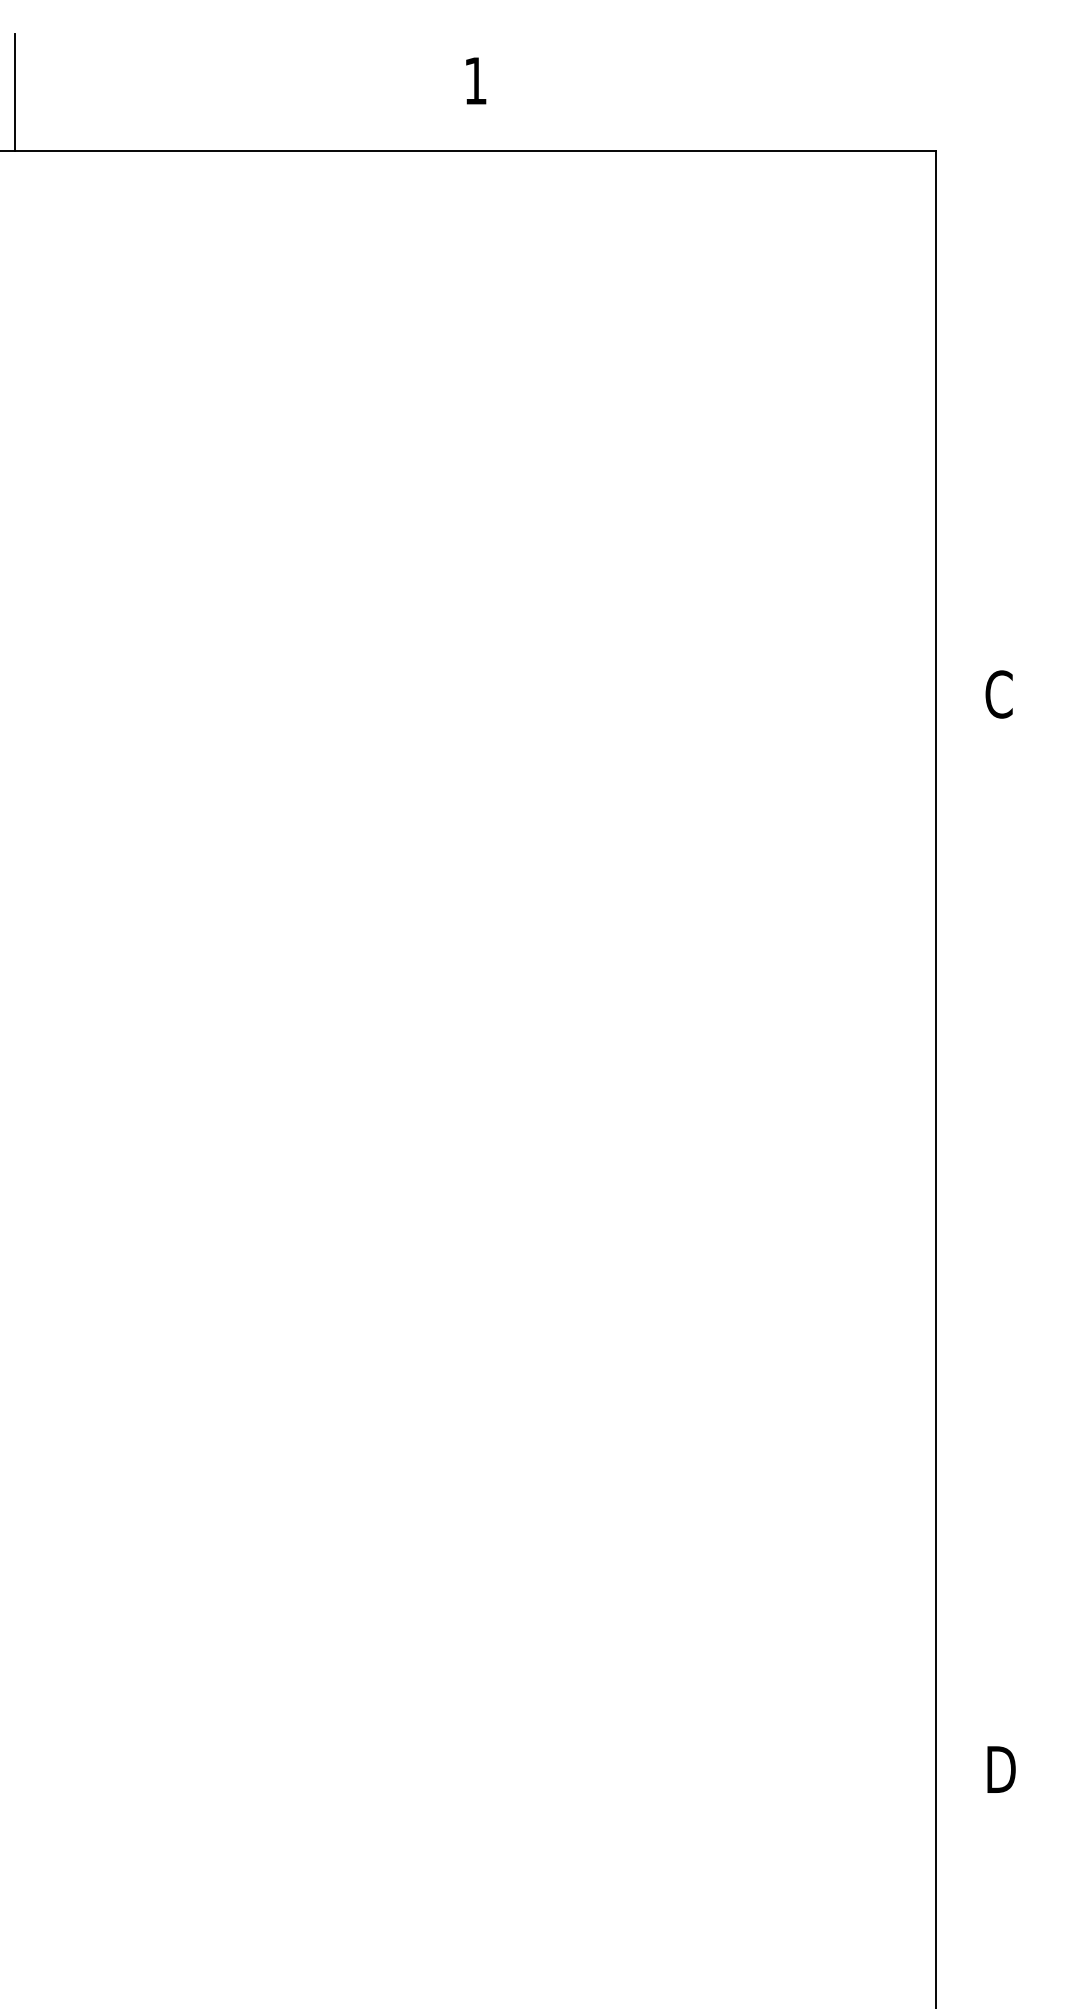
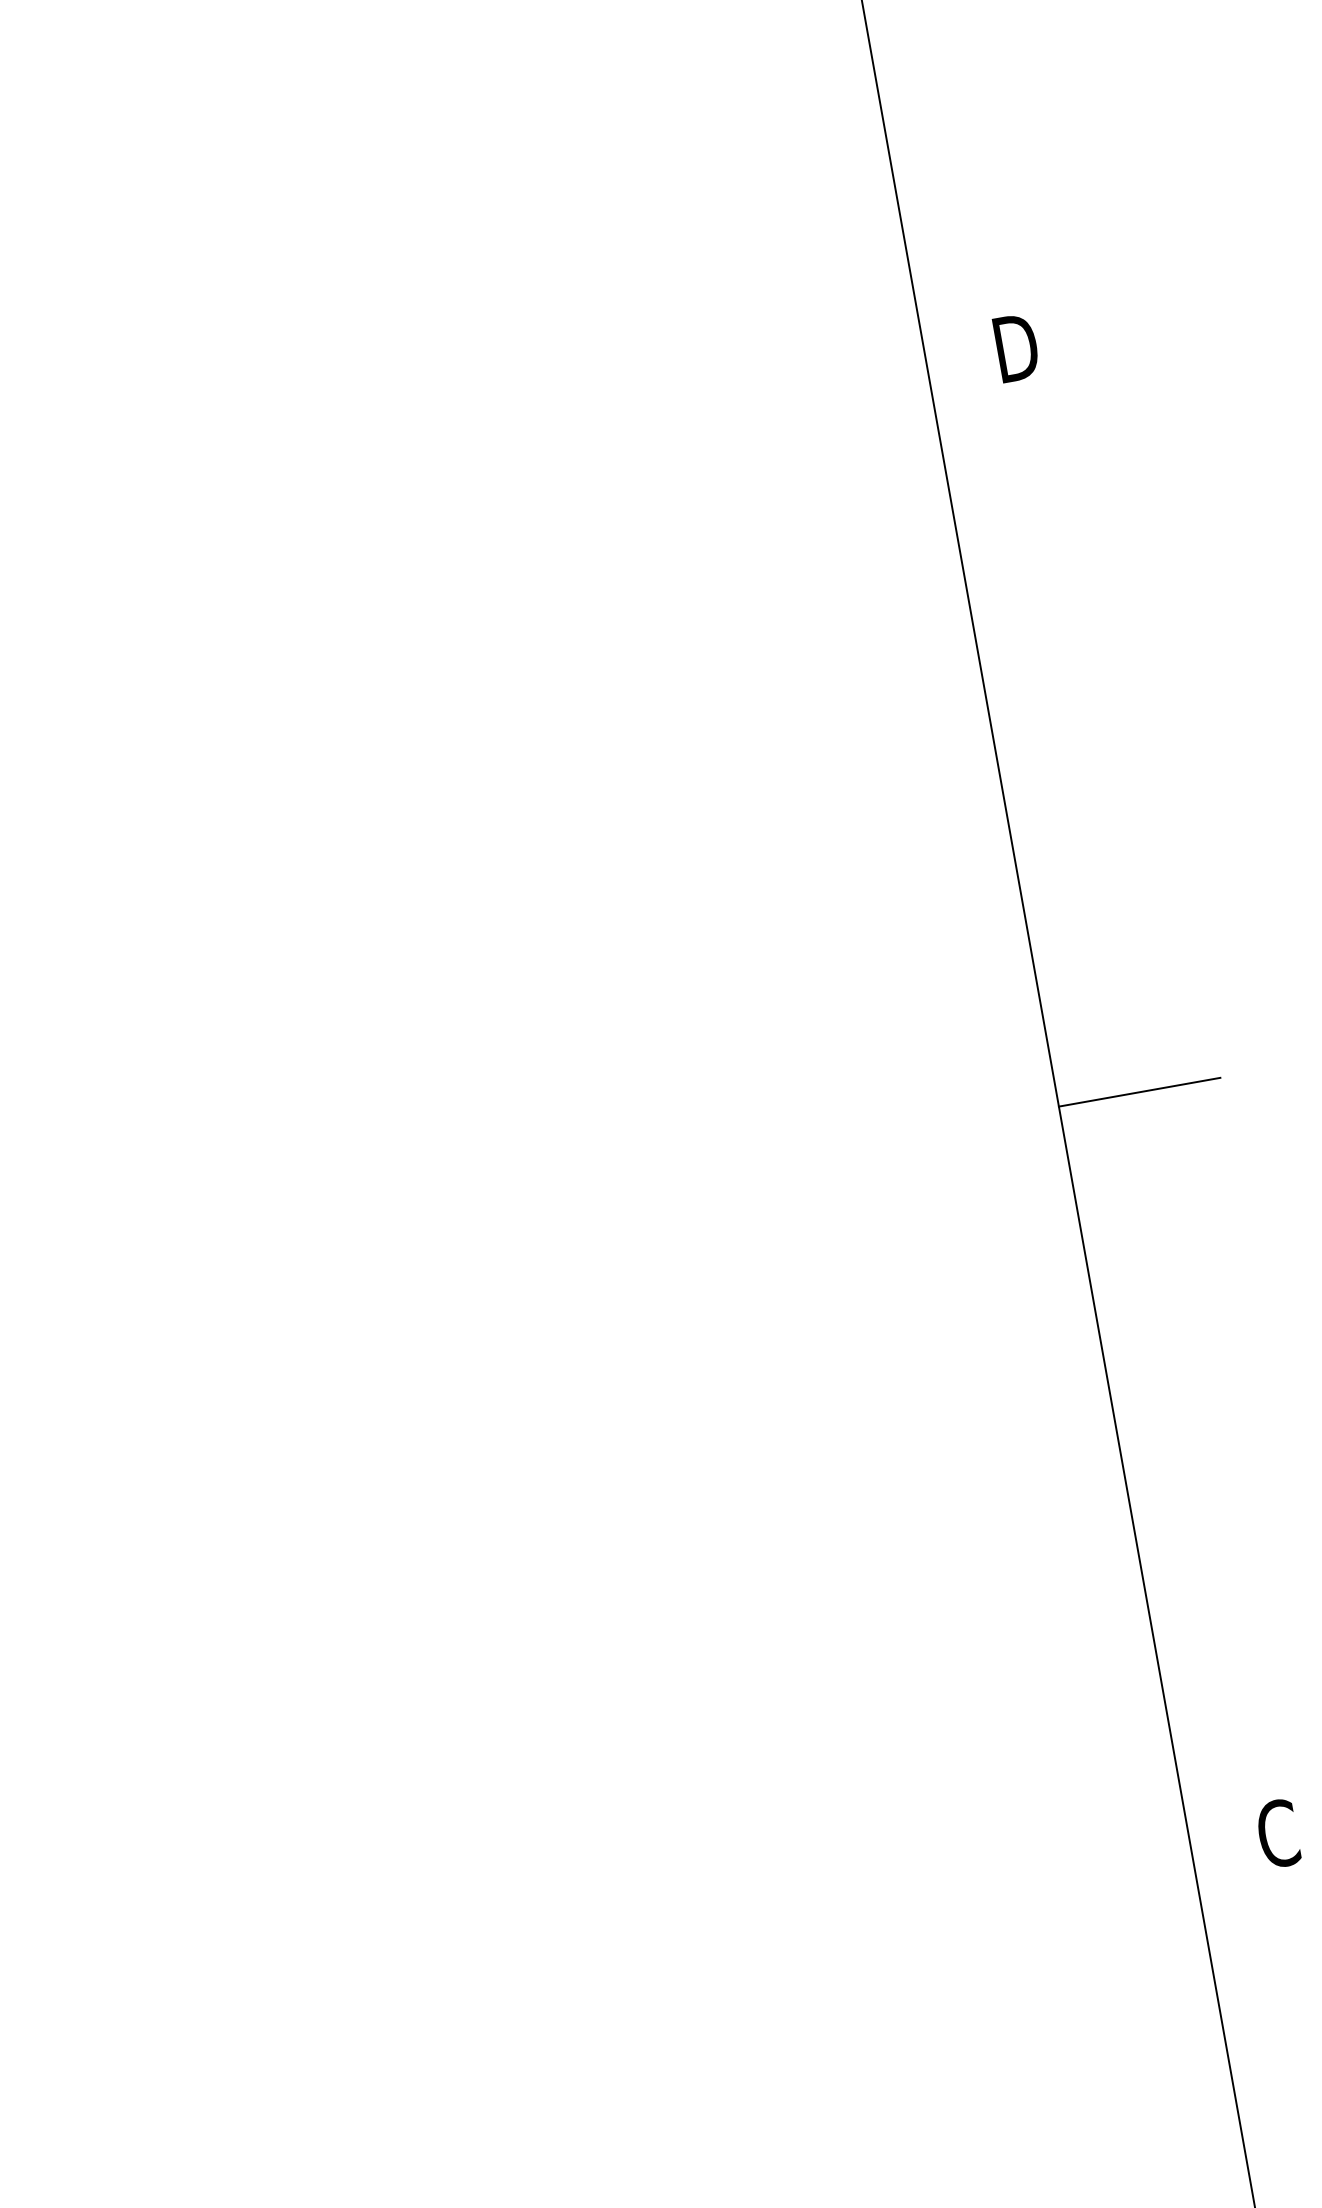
text: (1000, 694) -> (1015, 348), C -> D
line: (994, 1232) -> (1139, 1092), added
text: (1000, 1769) -> (1279, 1833), D -> C

